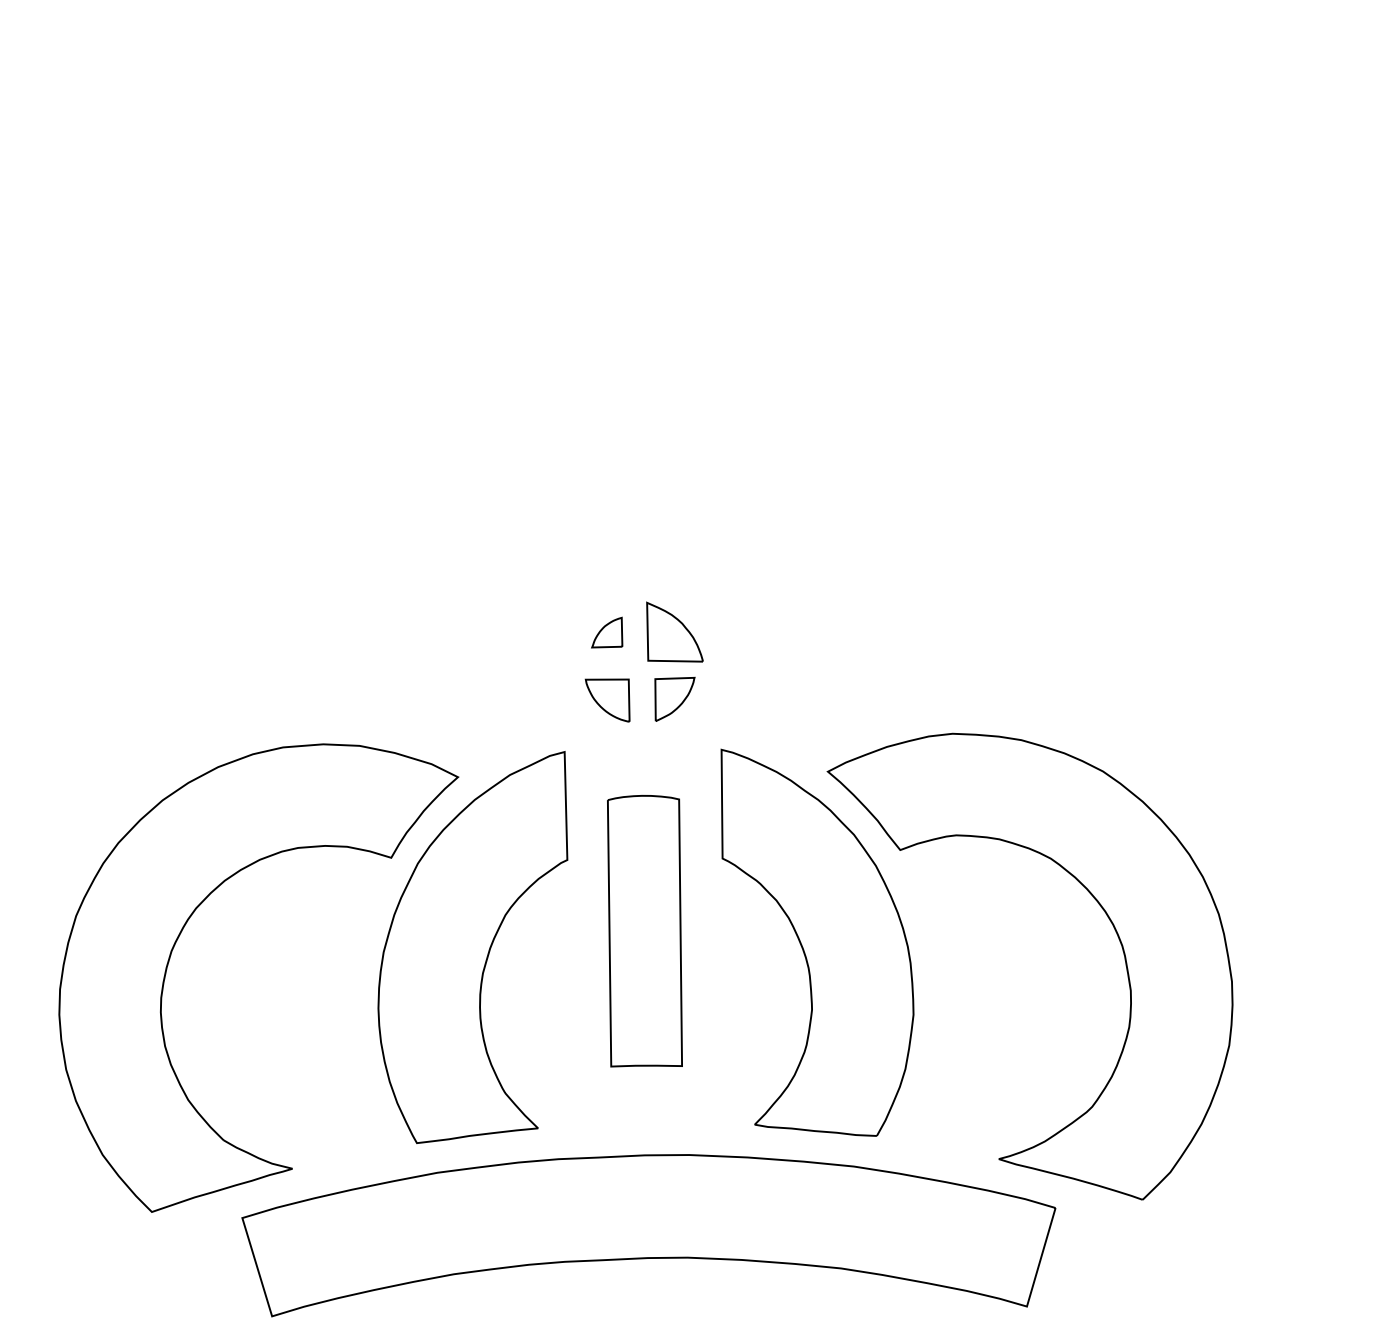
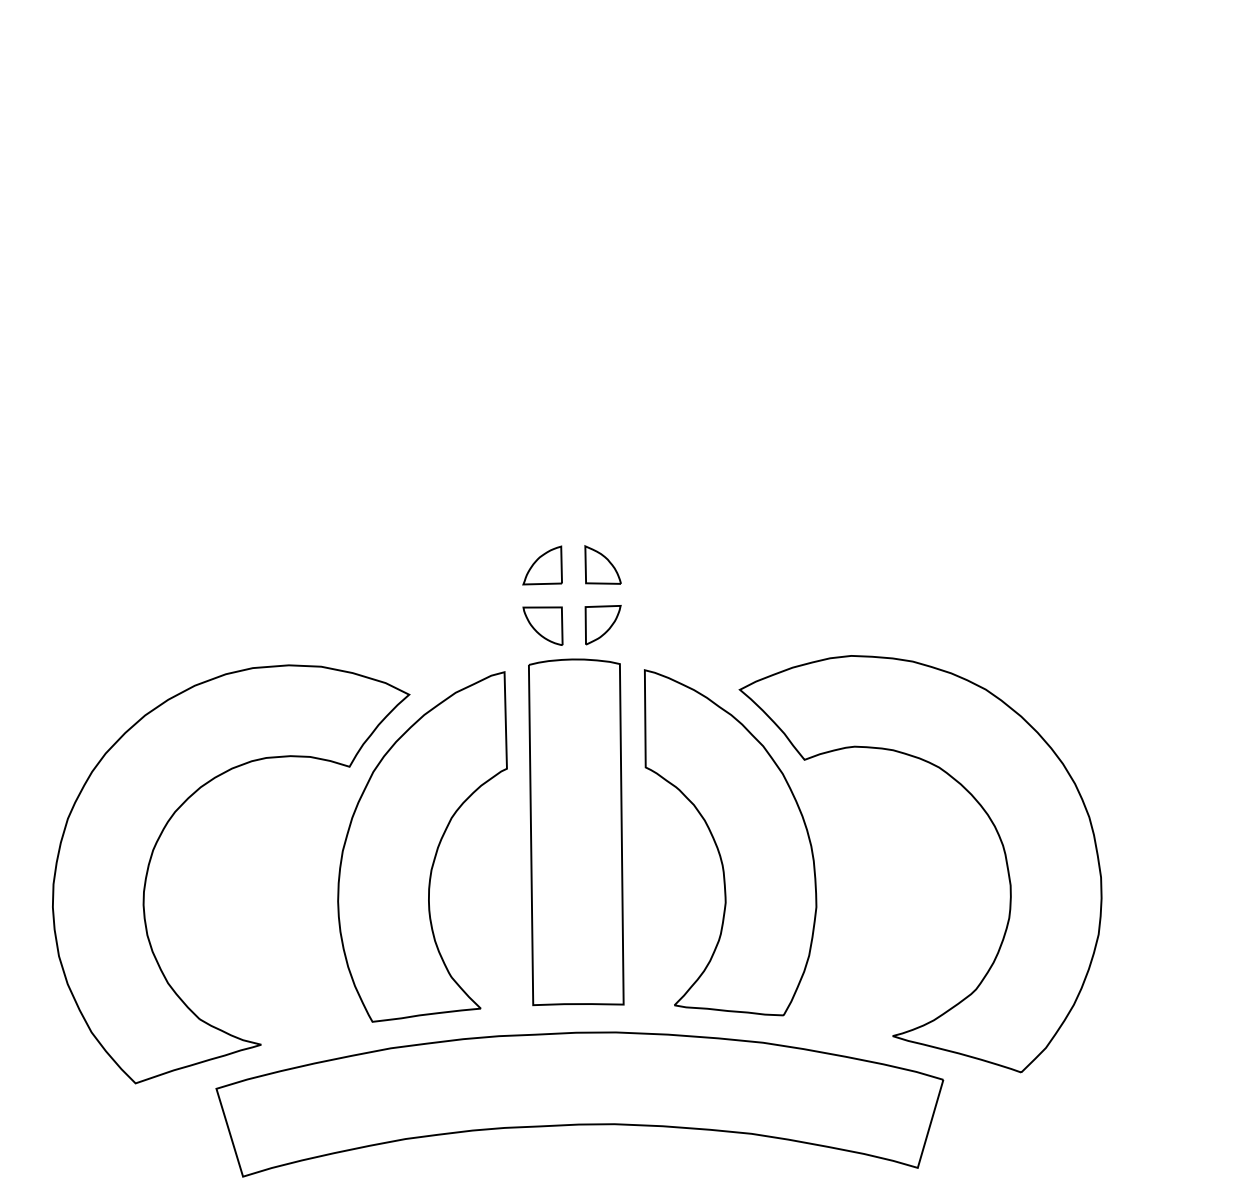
part: (674, 631) -> (602, 564), size x0.71
part: (607, 632) -> (542, 565), size x1.43
part: (645, 931) -> (576, 832), size x1.43

